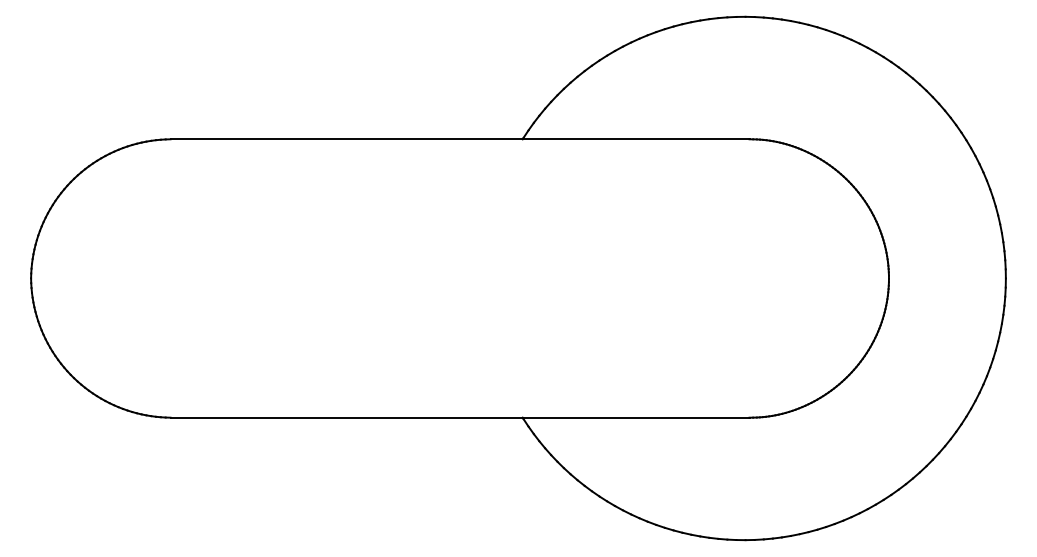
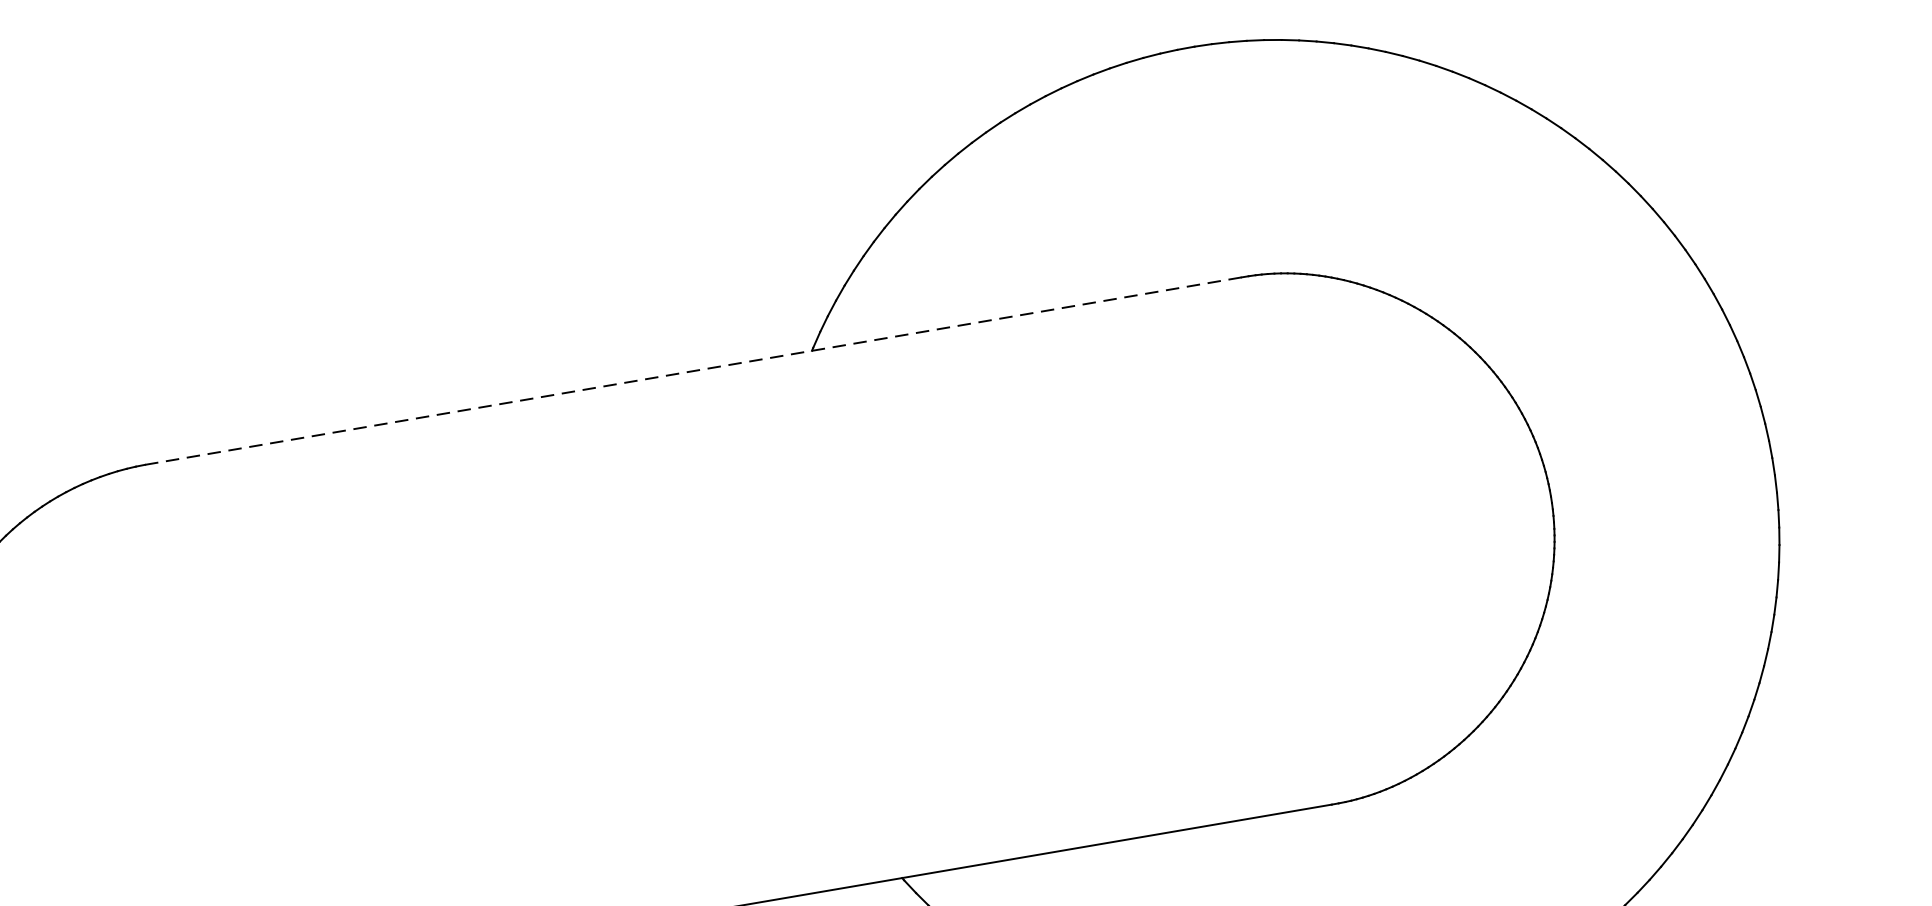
line: (460, 139) -> (694, 371), solid -> dashed

